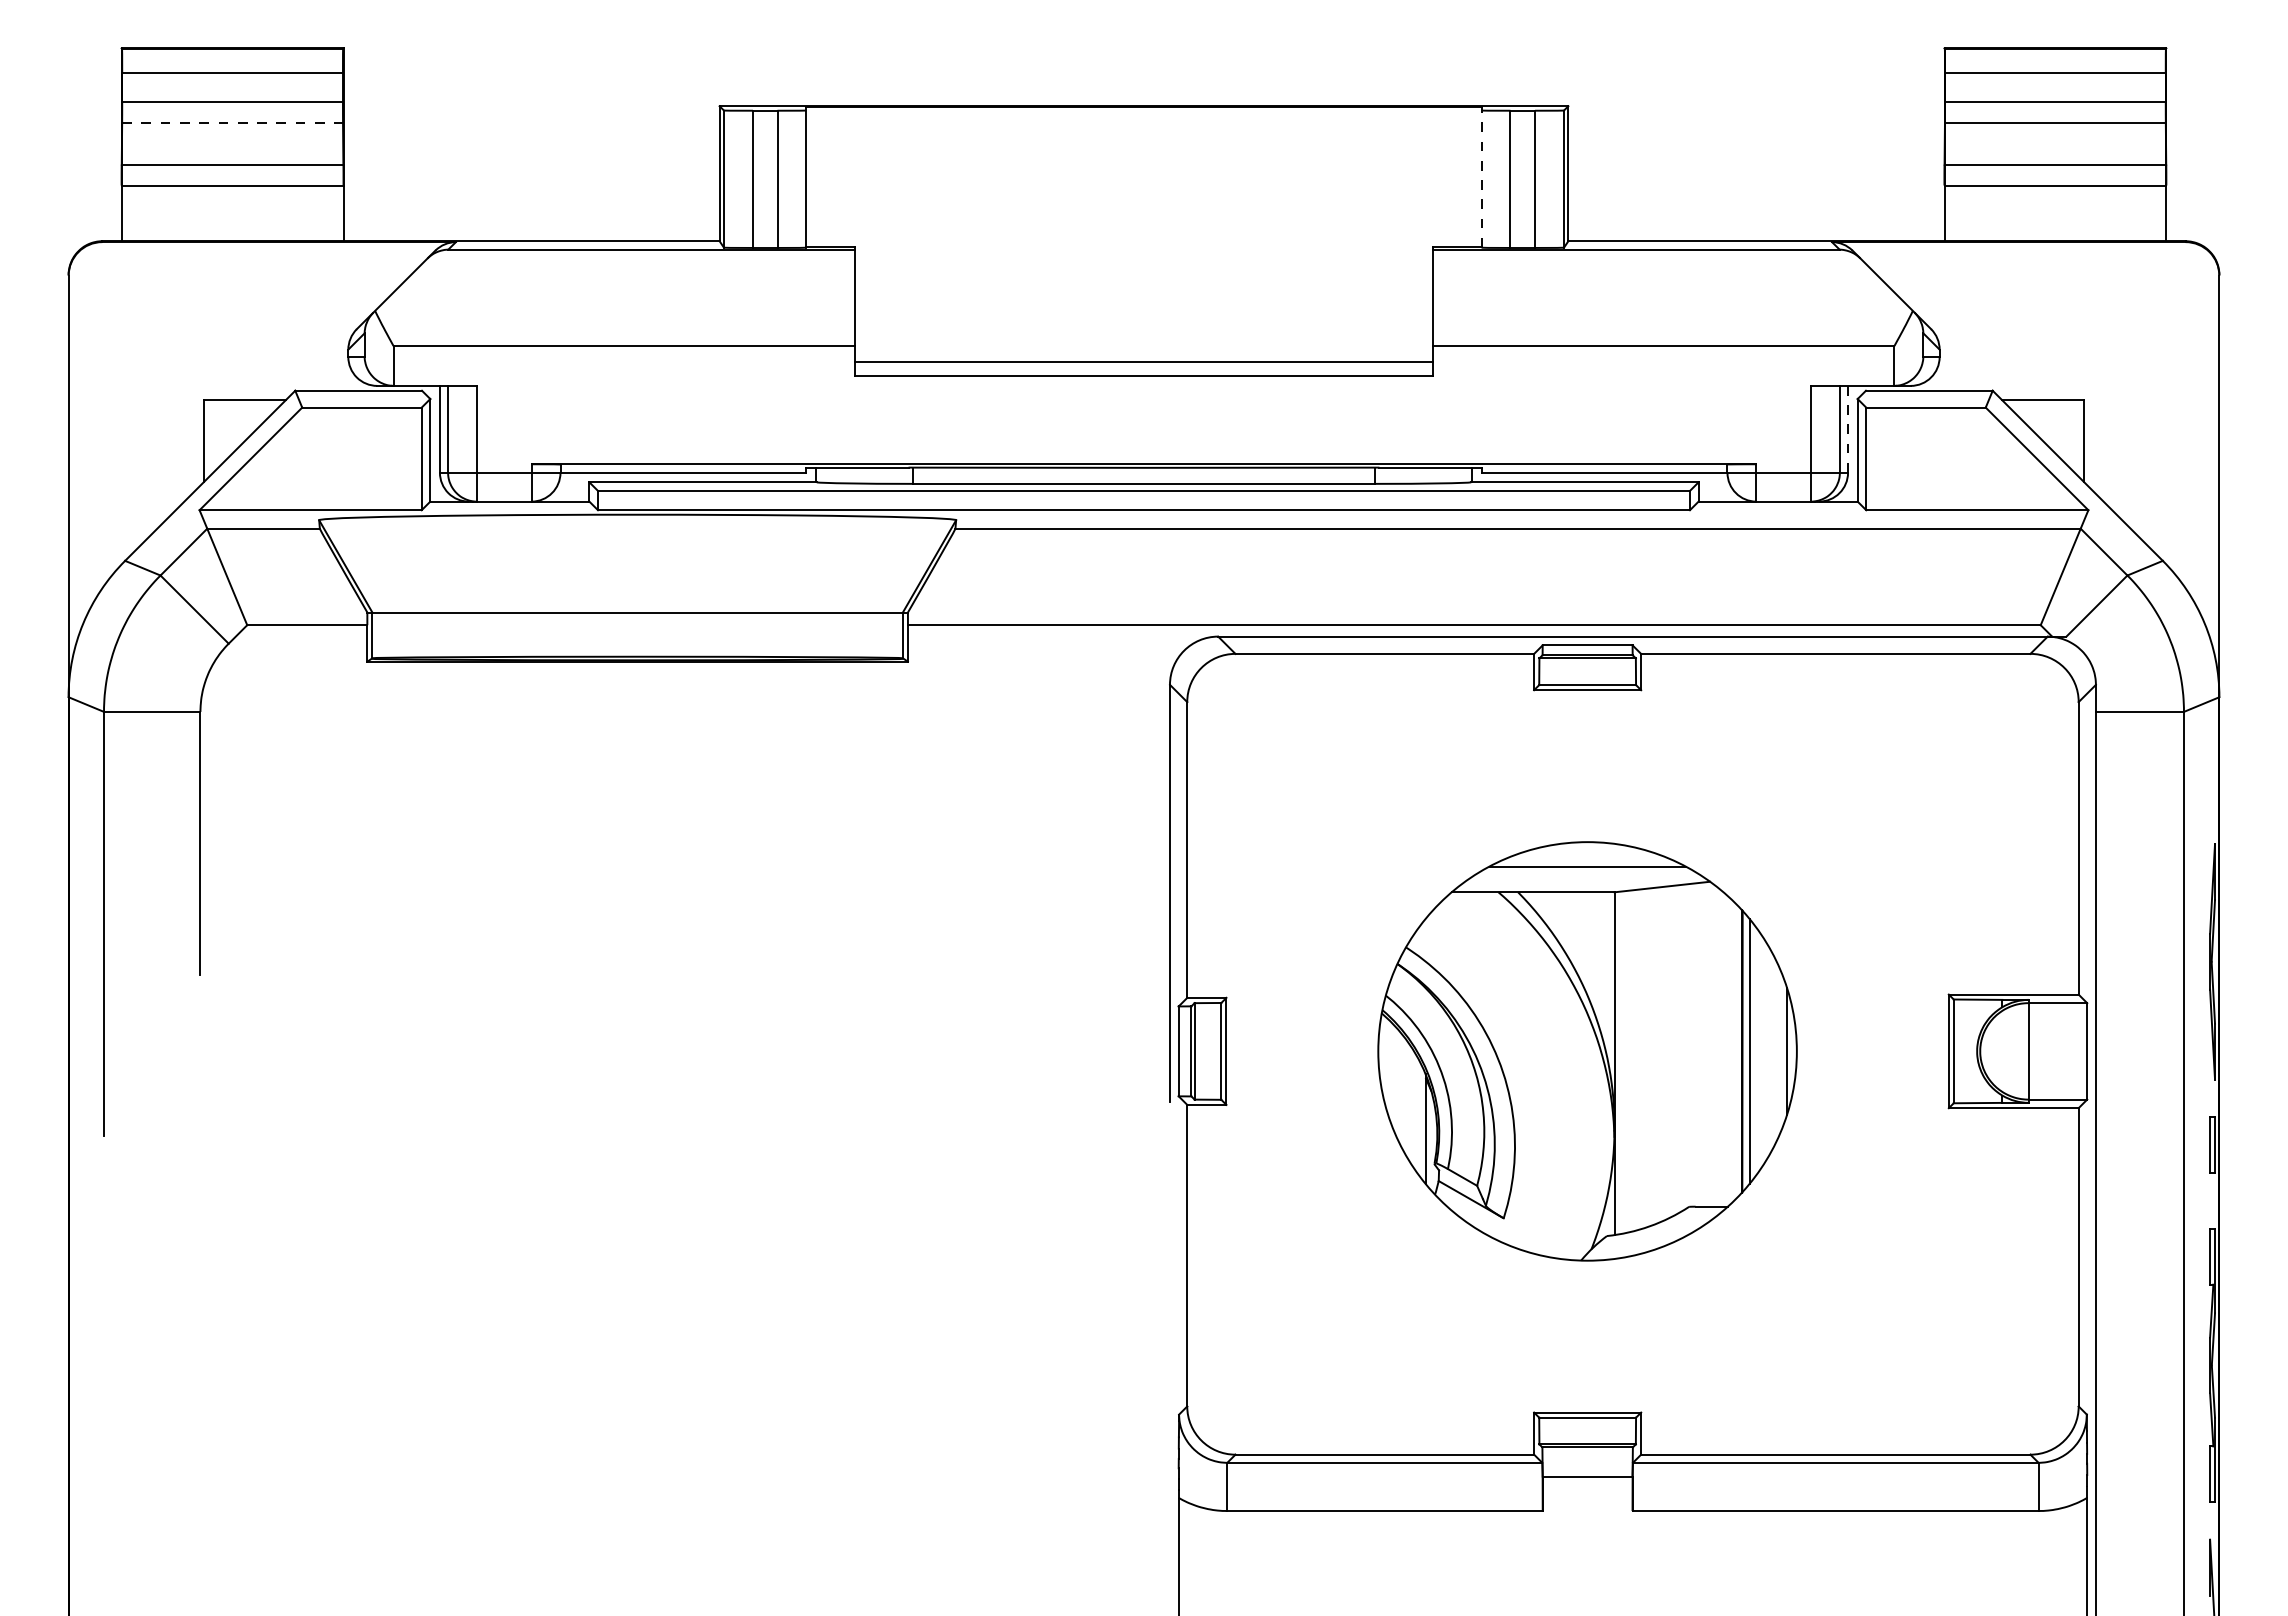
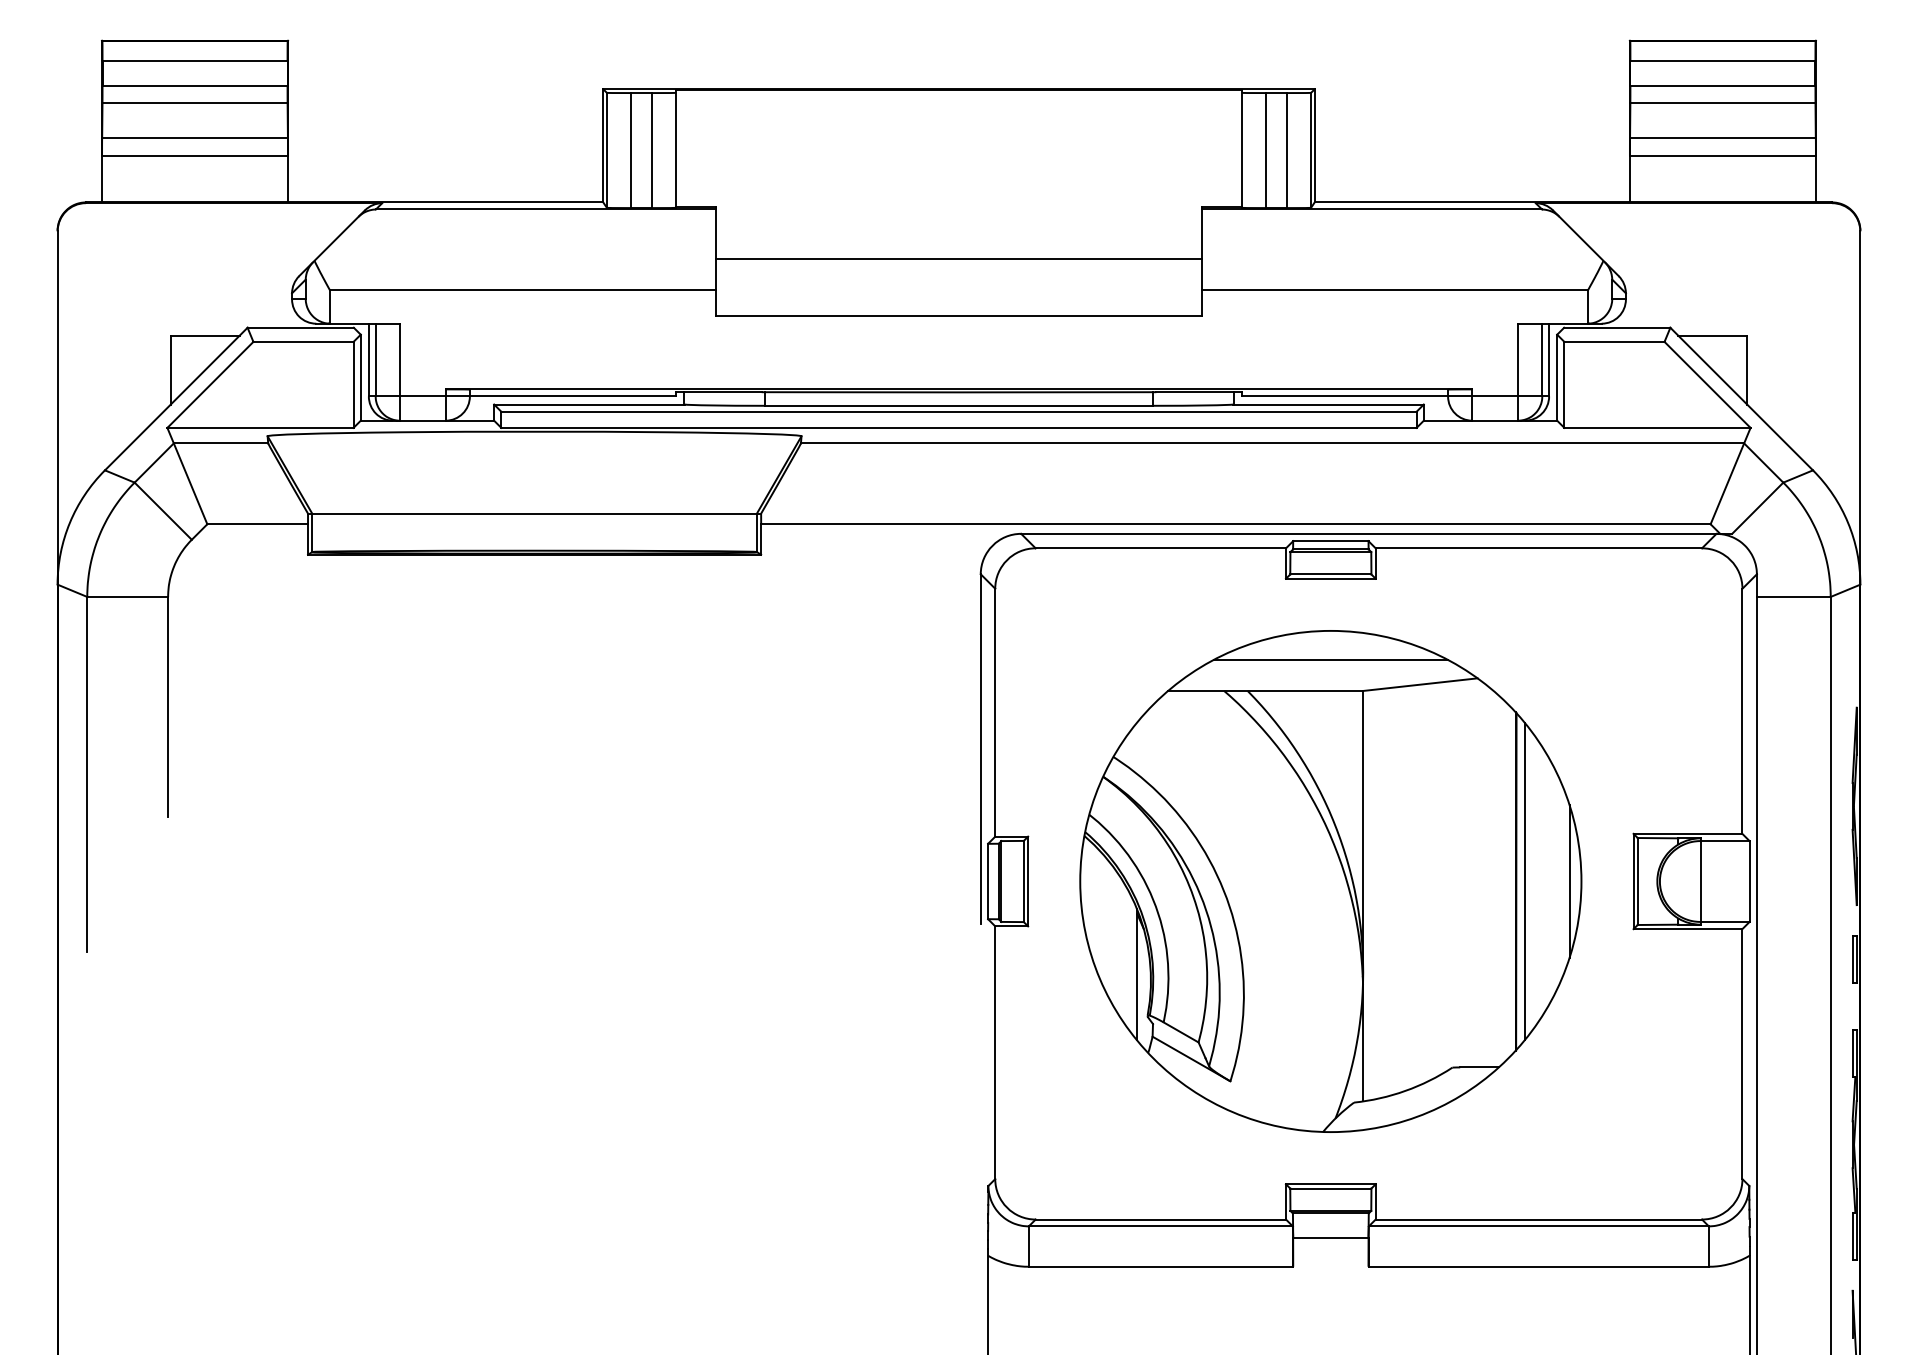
line: (233, 122) -> (195, 102), dashed -> solid
line: (1481, 176) -> (1241, 148), dashed -> solid
line: (1143, 361) -> (958, 258), moved
line: (1848, 429) -> (1549, 360), dashed -> solid
part: (1587, 1051) -> (1330, 881), size x1.43

